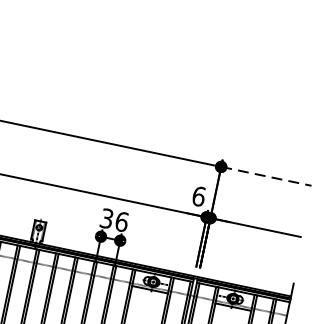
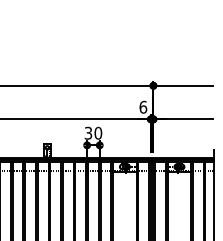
line: (265, 175) -> (182, 85), dashed -> solid
text: (122, 220) -> (98, 132), 36 -> 30

